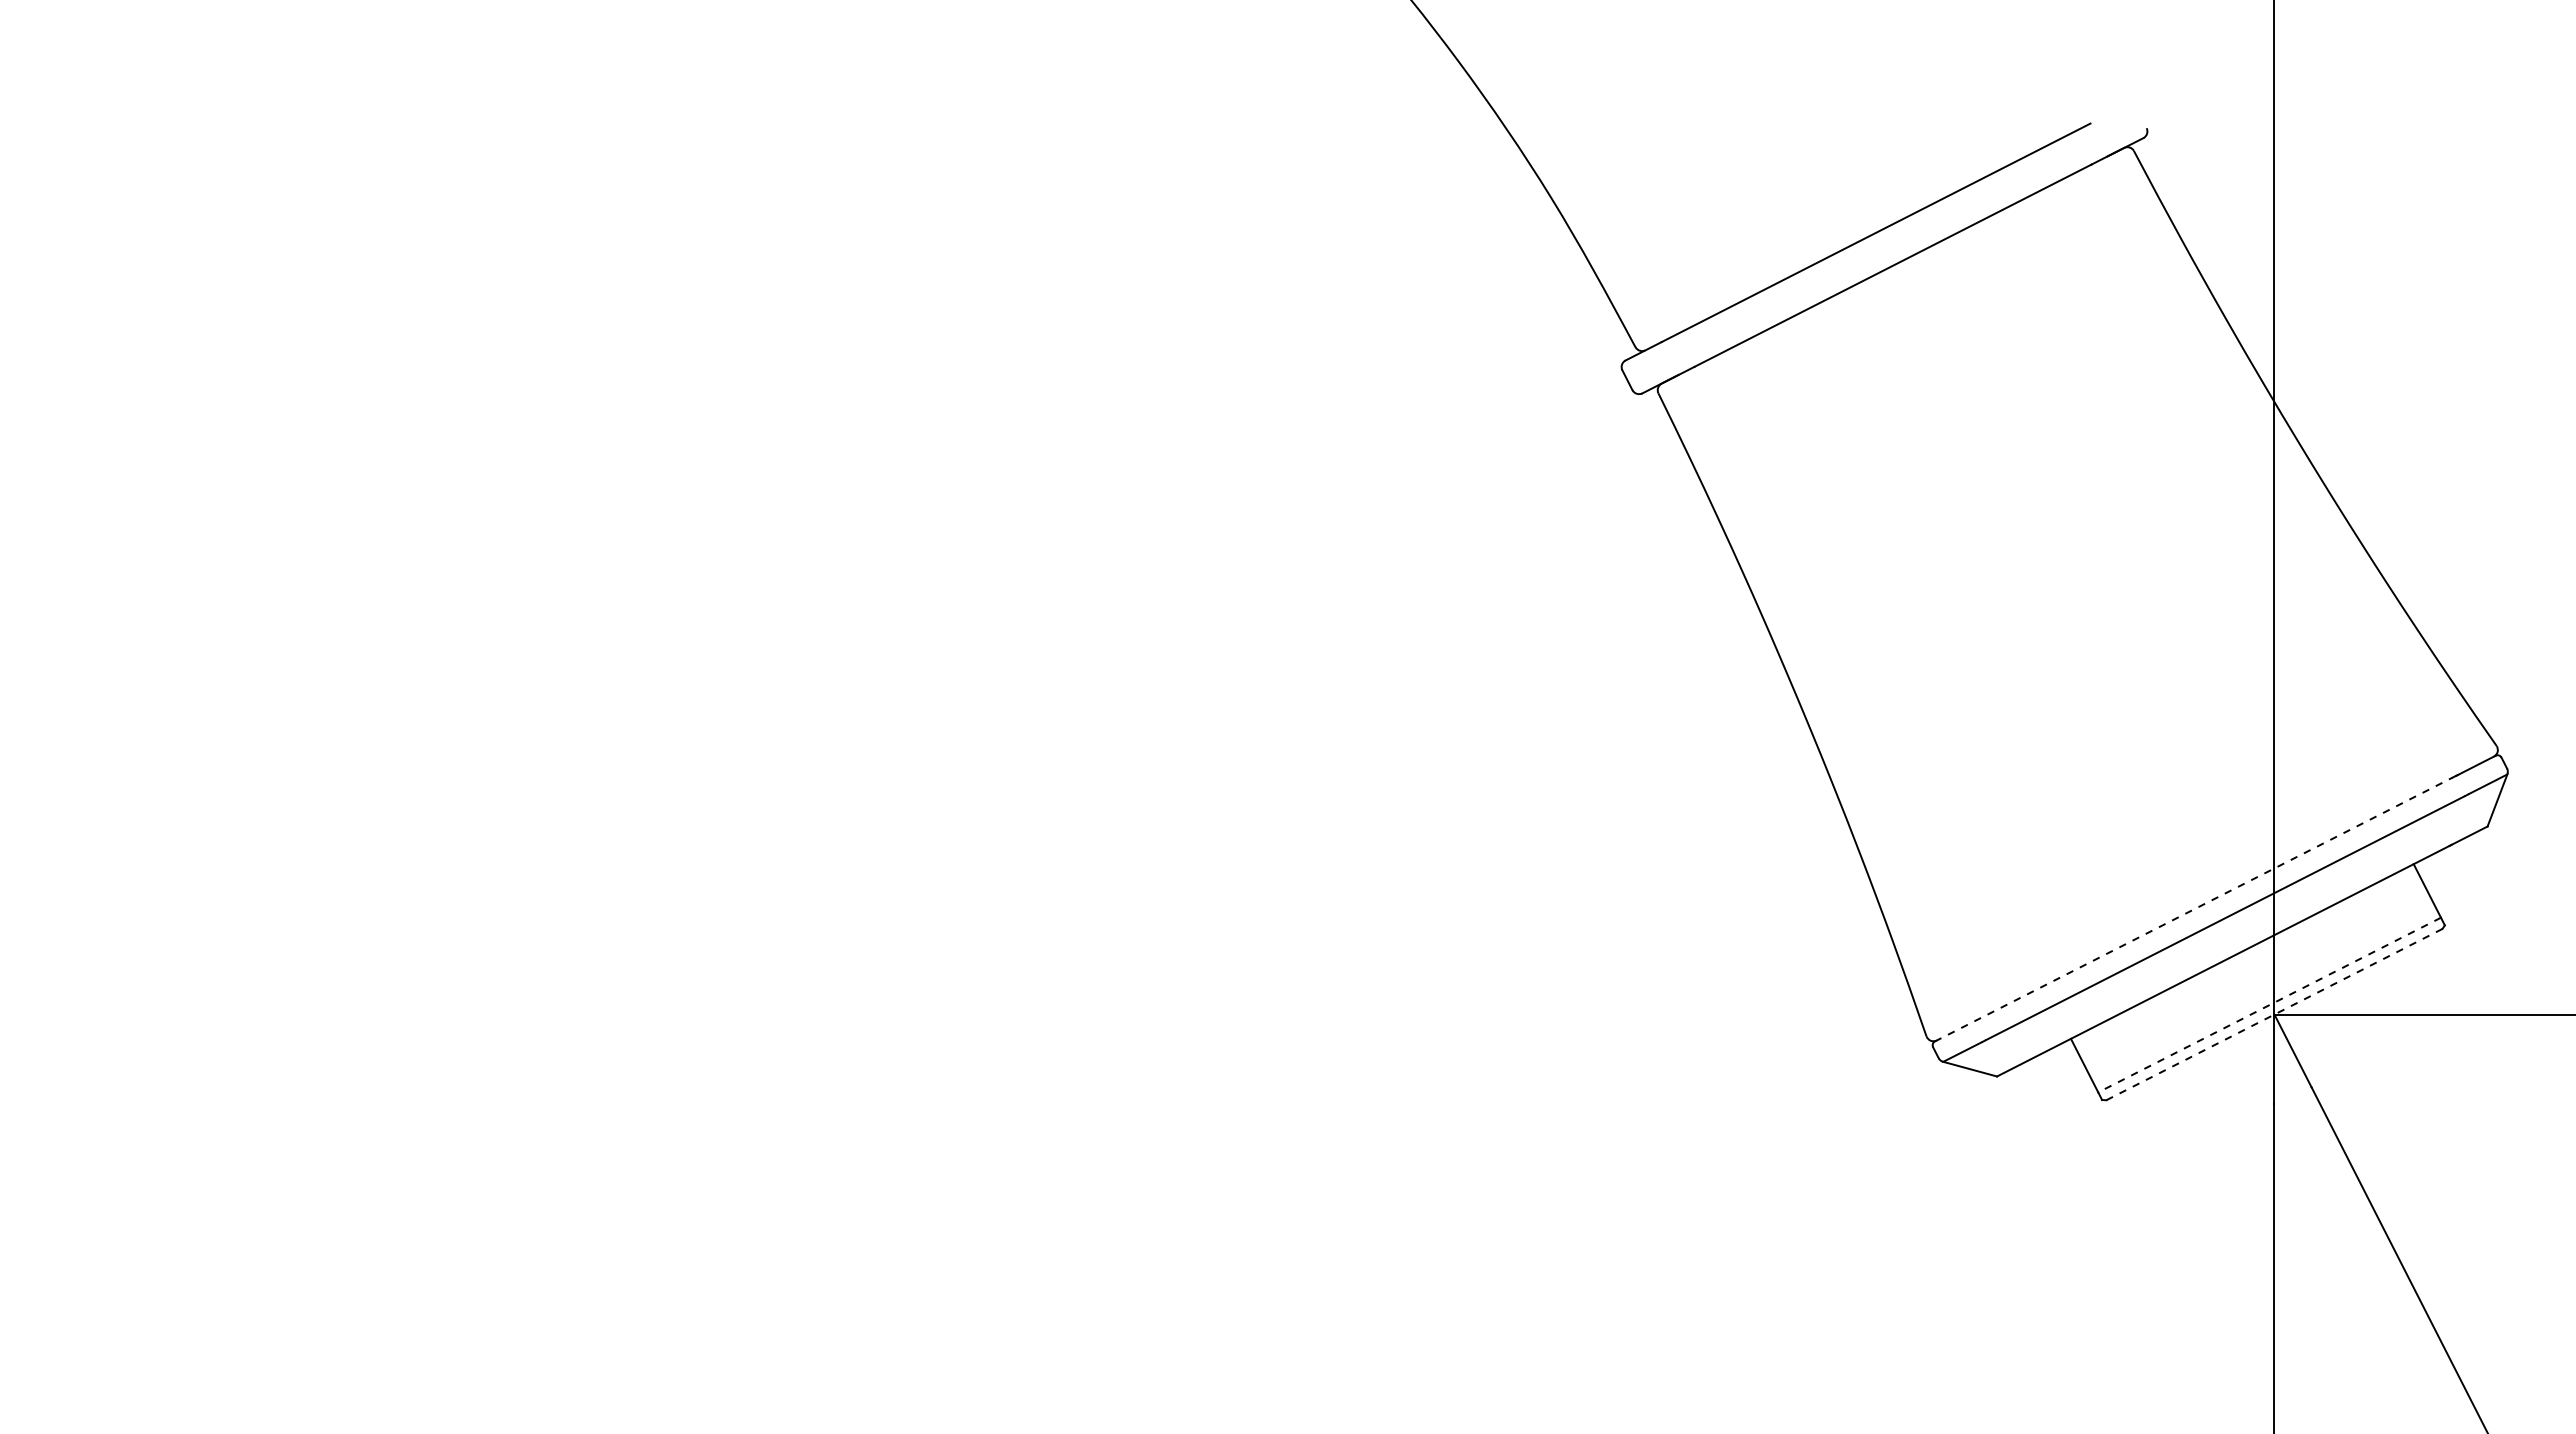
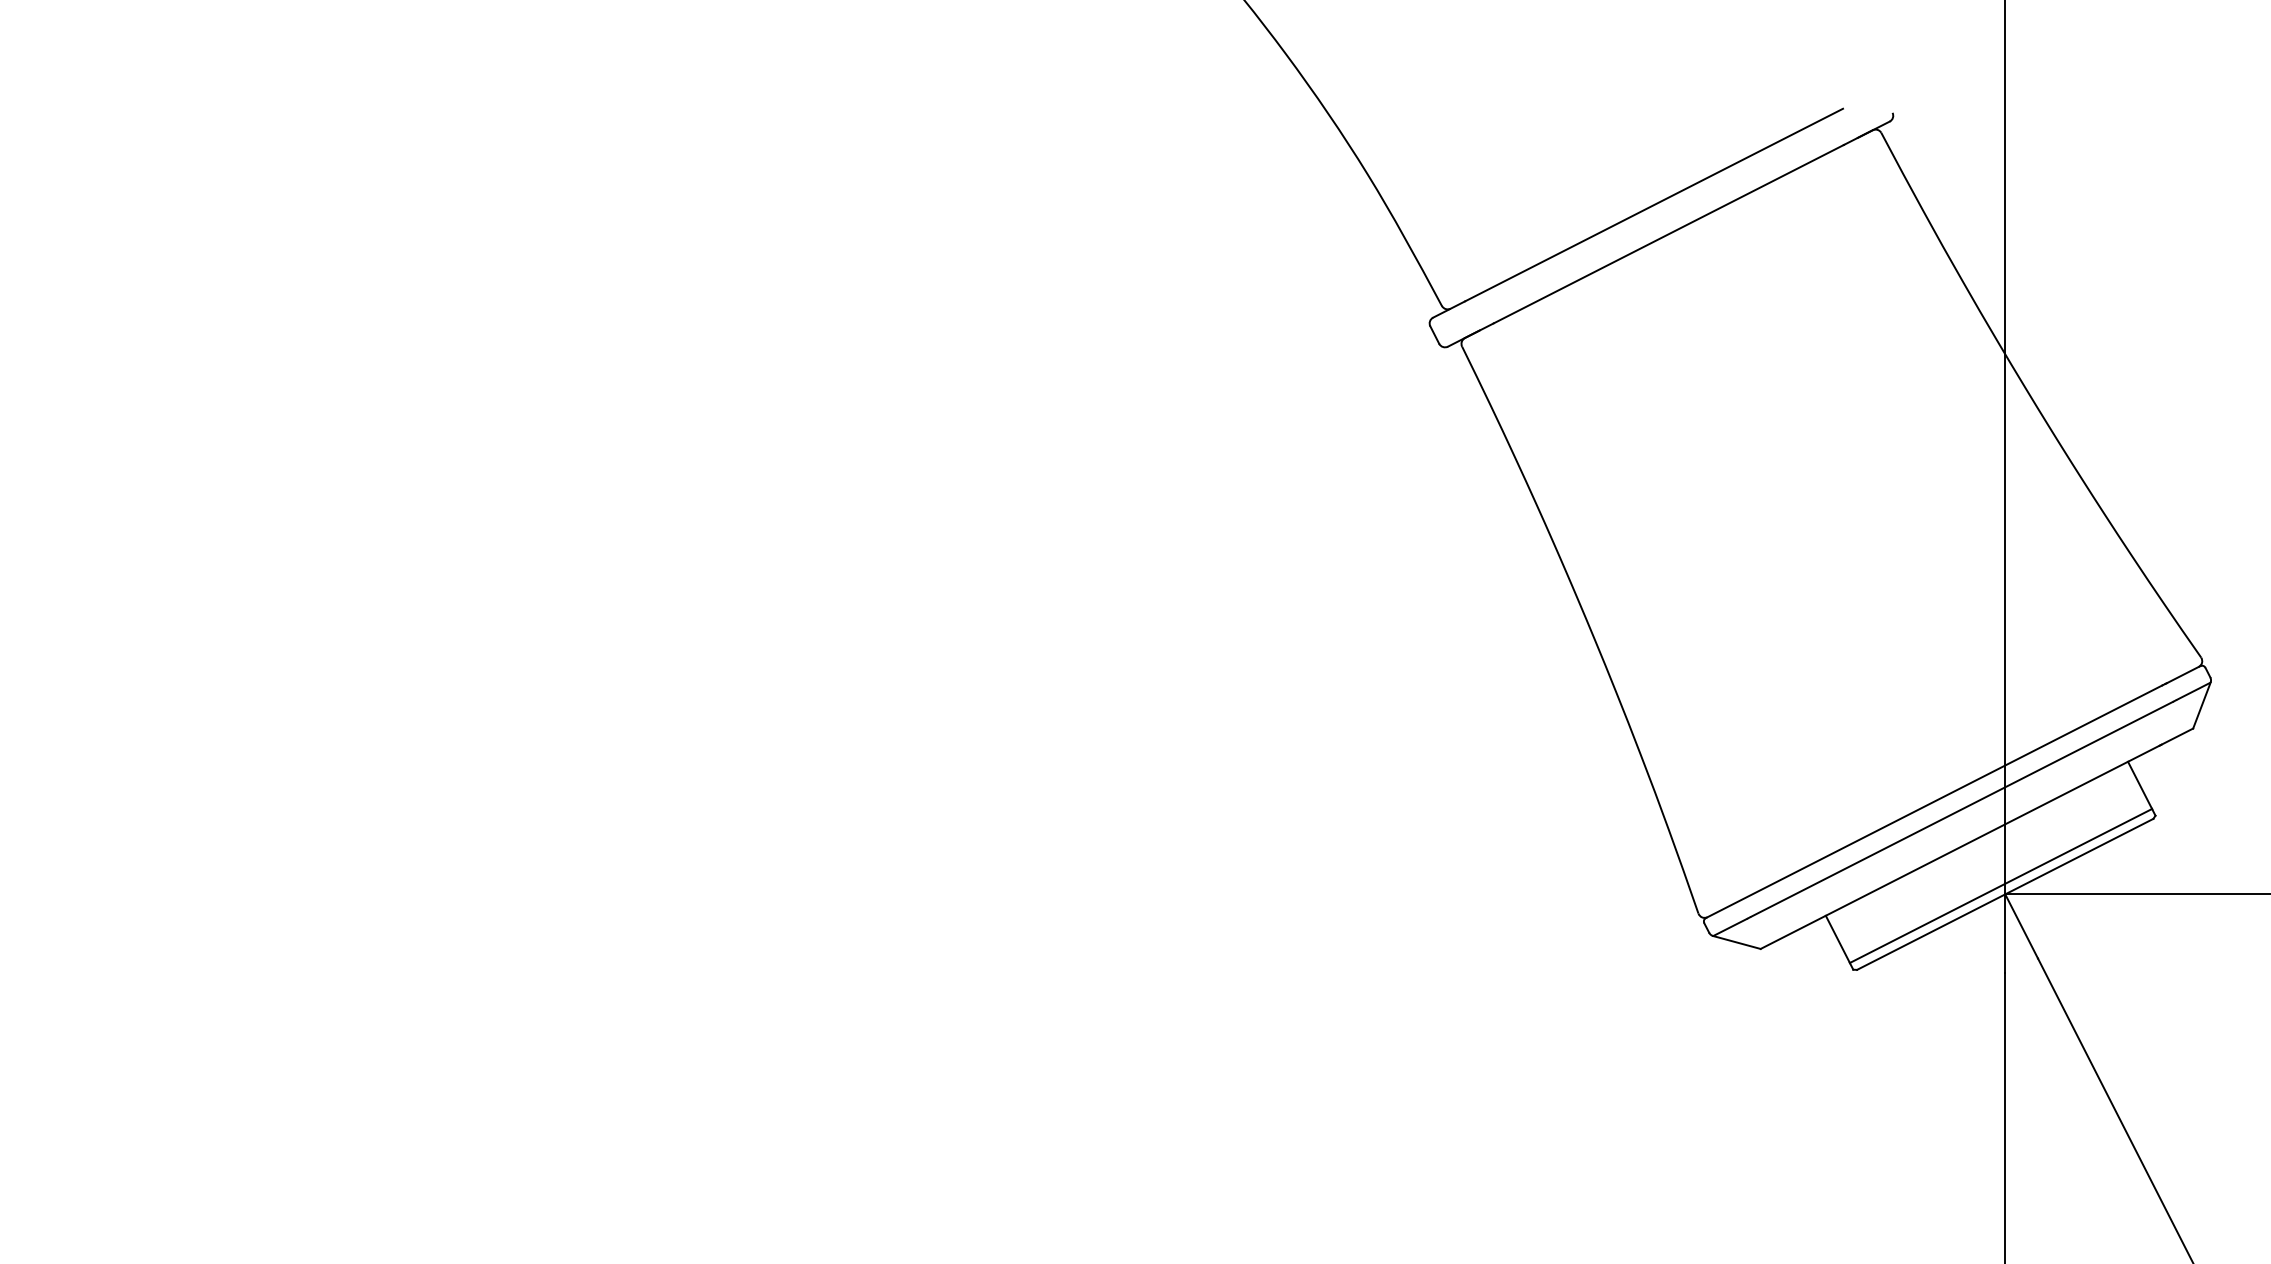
line: (2193, 909) -> (1933, 801), dashed -> solid
line: (2269, 1005) -> (2000, 886), dashed -> solid
line: (2274, 1014) -> (2005, 894), dashed -> solid

